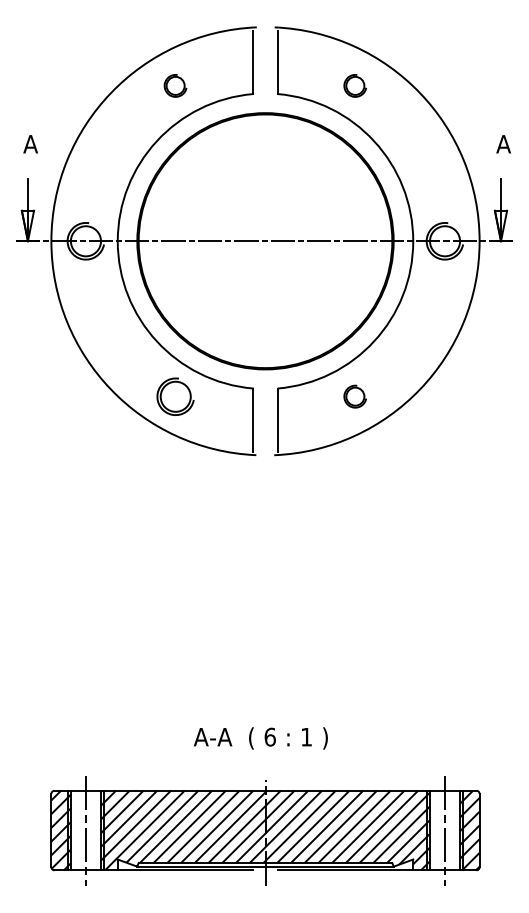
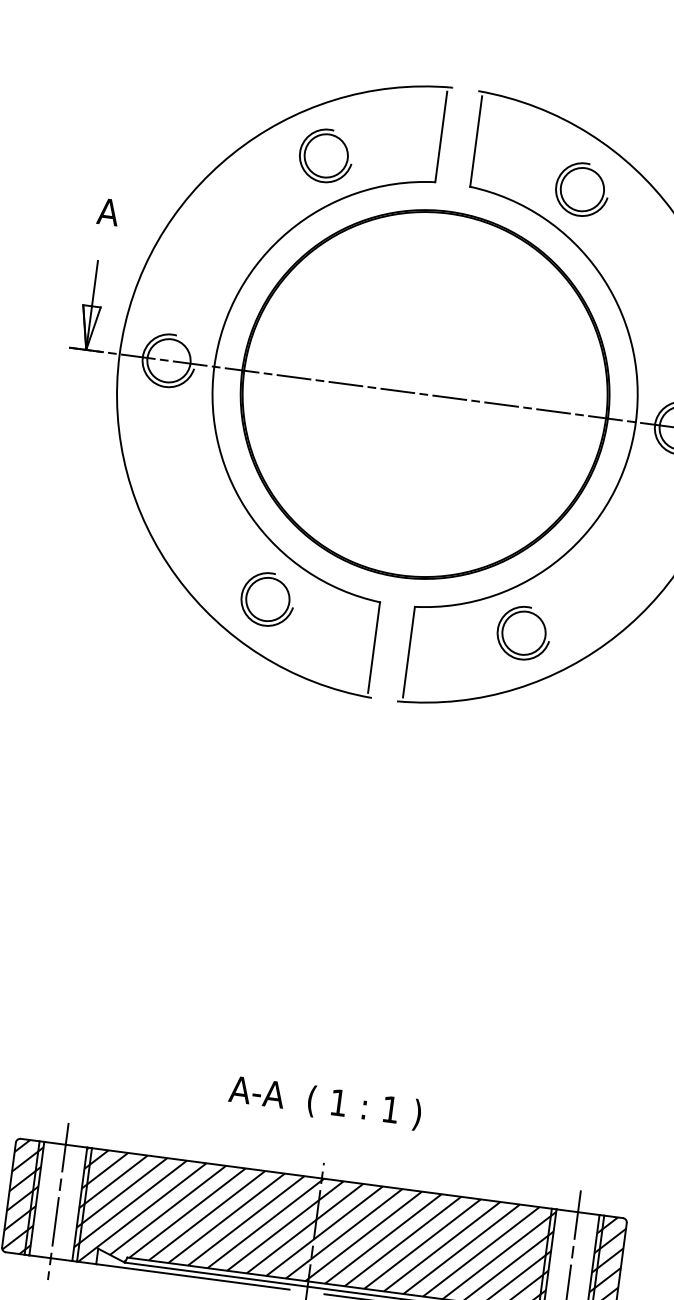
part: (175, 85) -> (325, 155), size x1.67
part: (355, 85) -> (582, 189), size x1.67
part: (355, 396) -> (524, 632), size x1.67
text: (269, 736) -> (337, 1101), 6 -> 1

